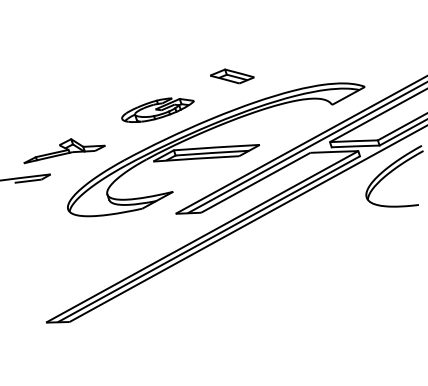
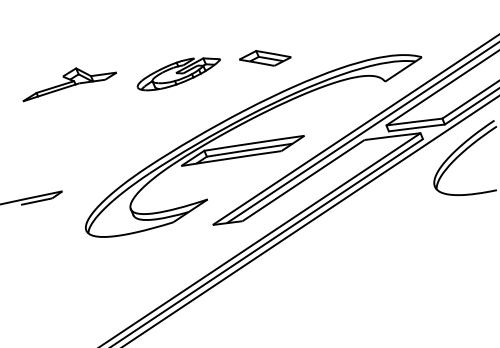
part: (157, 109) -> (178, 72), moved
part: (64, 151) -> (69, 83), moved

